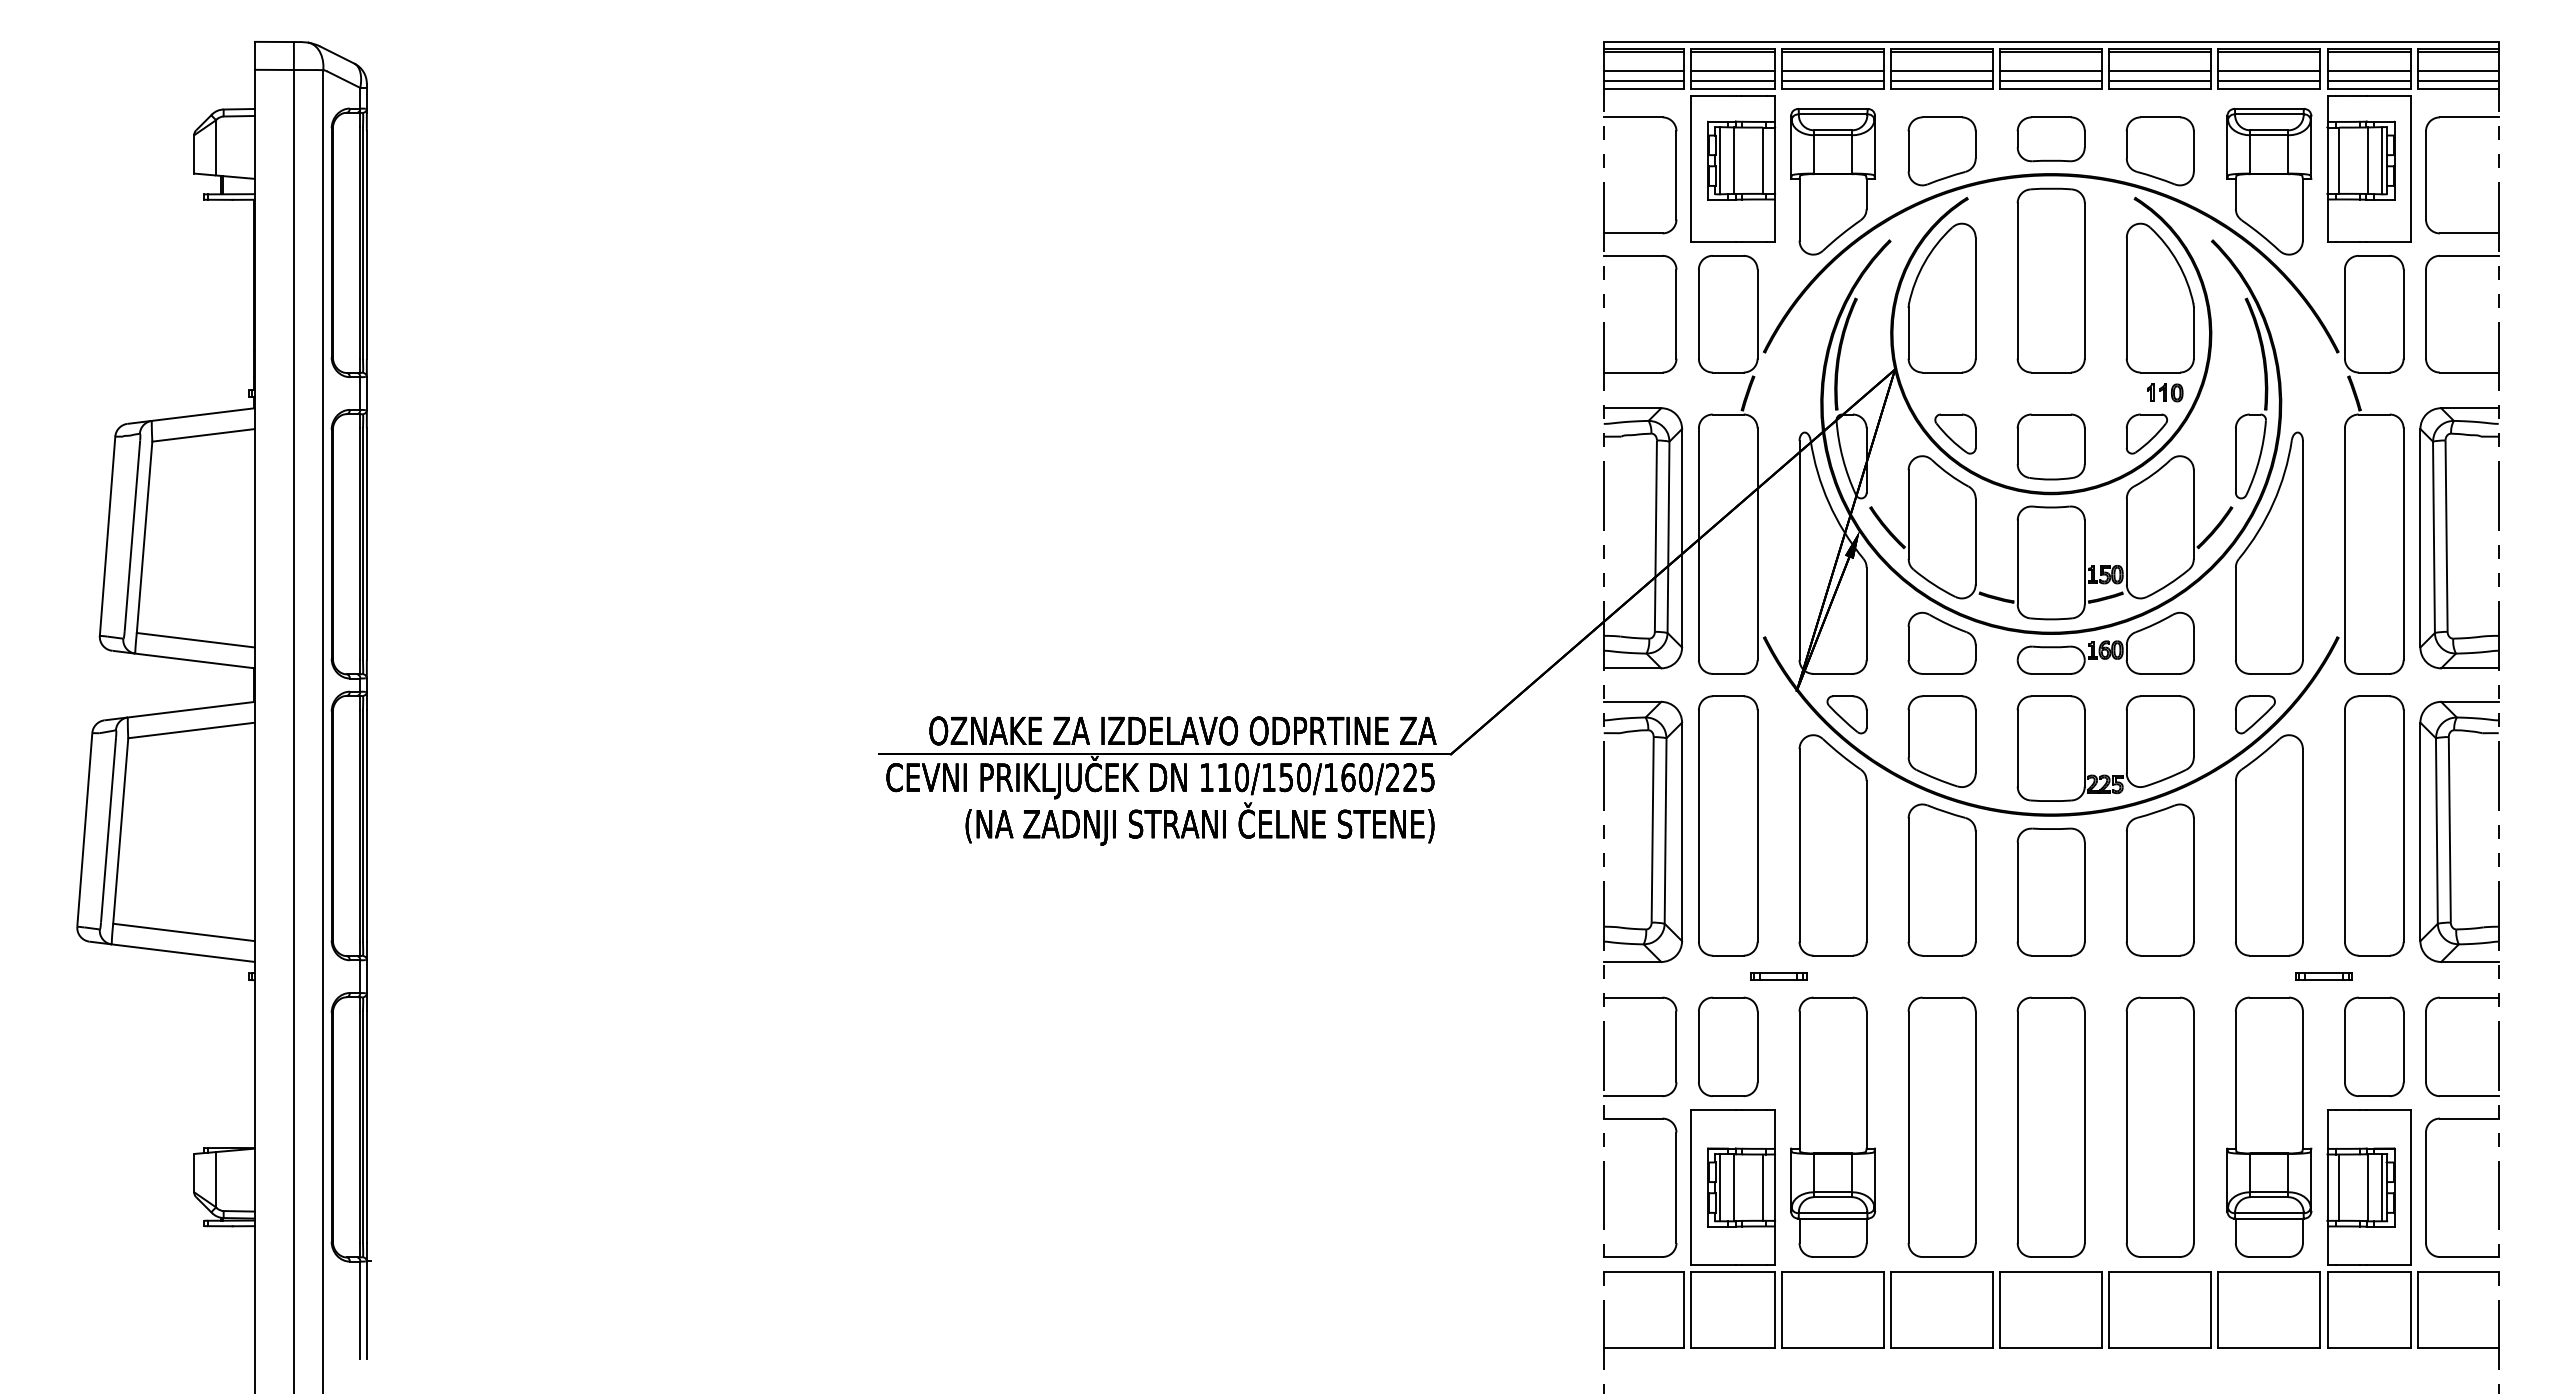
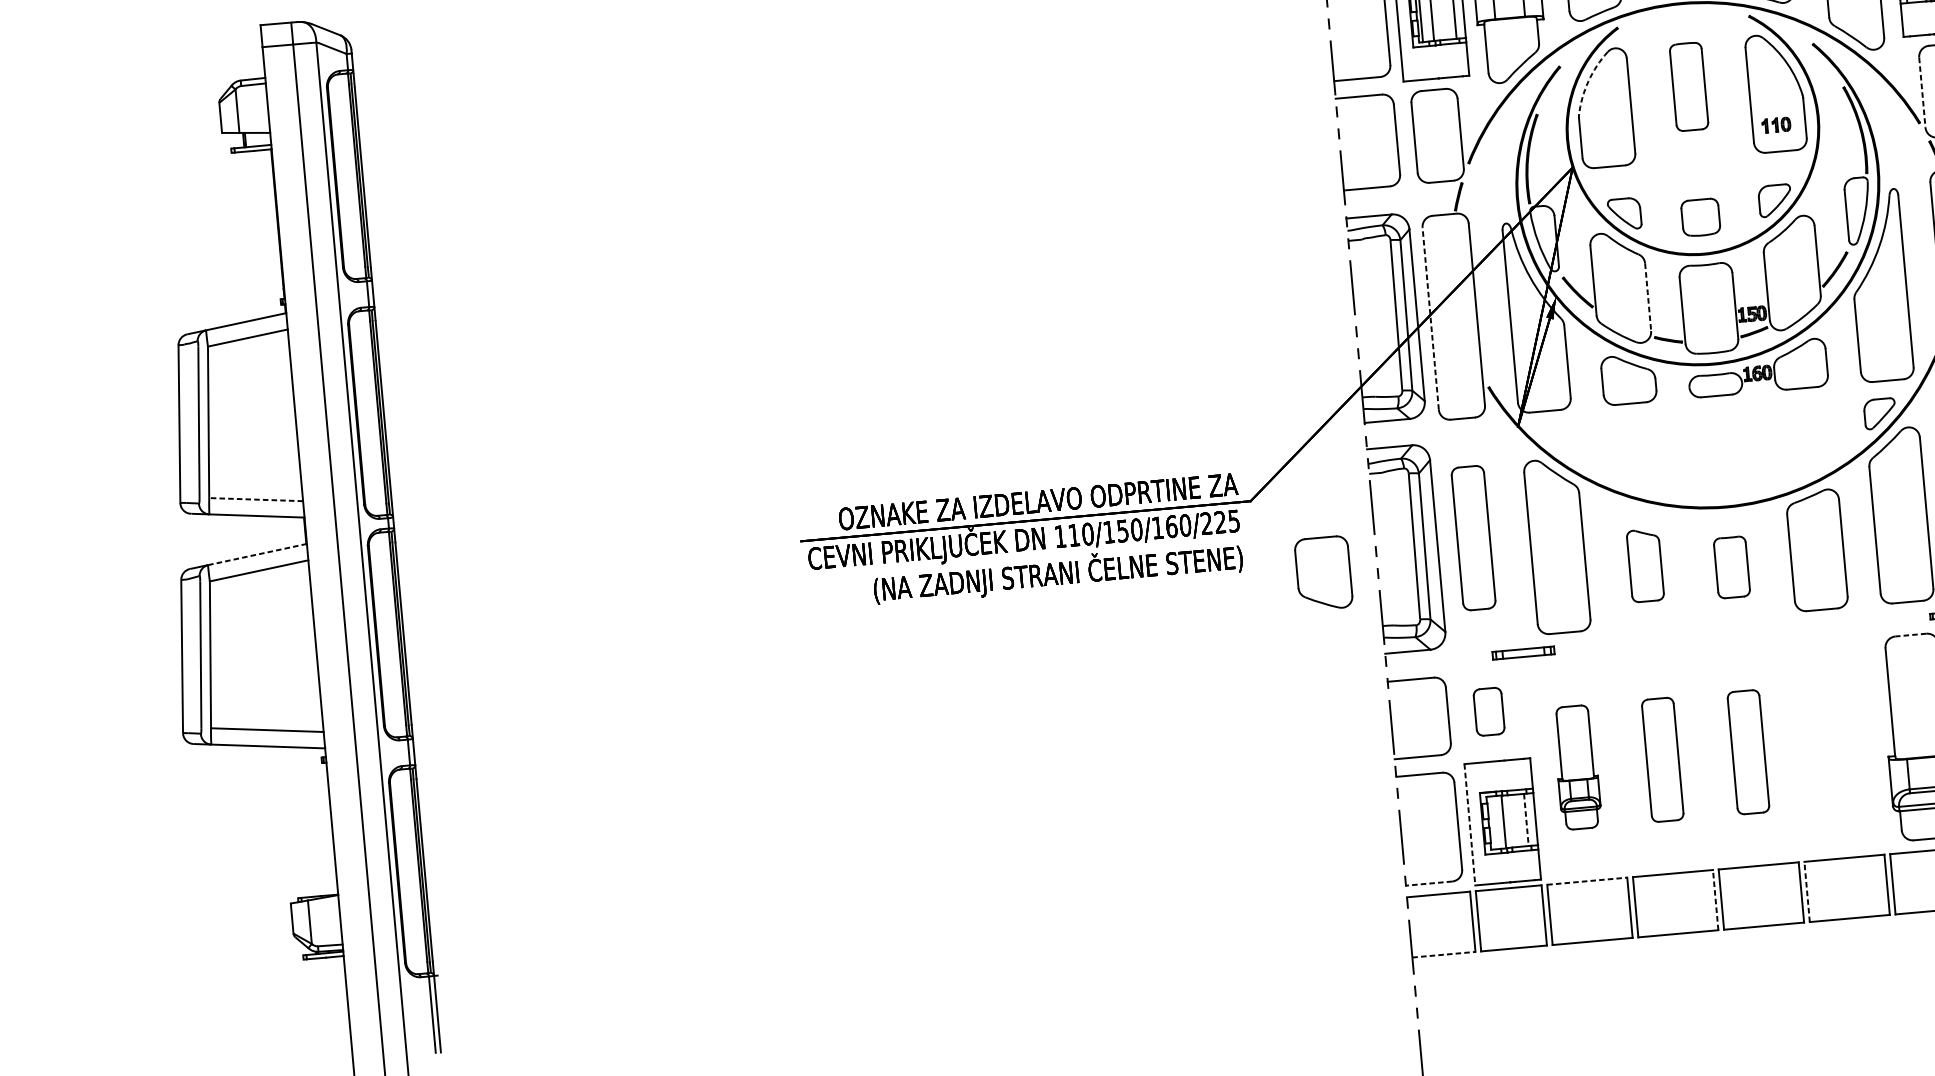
arc: (1924, 262) -> (1588, 81), solid -> dashed
part: (2050, 280) -> (1688, 86), size x0.6
line: (2344, 314) -> (1922, 92), solid -> dashed
part: (2165, 392) -> (1776, 124), moved
part: (2050, 446) -> (1700, 217), size x0.7
line: (1975, 541) -> (1647, 297), solid -> dashed
line: (1698, 544) -> (1430, 318), solid -> dashed
line: (195, 640) -> (255, 499), solid -> dashed
line: (190, 709) -> (256, 554), solid -> dashed
part: (1846, 714) -> (1558, 442), removed
part: (1941, 741) -> (1323, 573), moved
part: (2085, 748) -> (1748, 452), removed
part: (1728, 825) -> (1473, 537), size x0.7
part: (1941, 879) -> (1644, 565), size x0.6
part: (2050, 891) -> (1731, 567), size x0.6
part: (1778, 976) -> (1523, 652), size x1.4
line: (2269, 997) -> (1911, 634), solid -> dashed
part: (1728, 1046) -> (1489, 711), size x0.6
part: (1833, 1126) -> (1577, 766), size x0.6
part: (1941, 1126) -> (1662, 759), size x0.6
part: (2050, 1126) -> (1747, 751), size x0.6
part: (2159, 1126) -> (1833, 744), removed
line: (1691, 1187) -> (1470, 824), solid -> dashed
line: (1720, 1187) -> (1492, 822), removed
line: (1763, 1188) -> (1526, 820), solid -> dashed
line: (1632, 1257) -> (1428, 884), solid -> dashed
line: (1833, 1271) -> (1587, 880), solid -> dashed
line: (1993, 1309) -> (1715, 899), solid -> dashed
line: (2109, 1309) -> (1807, 891), solid -> dashed
line: (1644, 1348) -> (1444, 954), solid -> dashed

